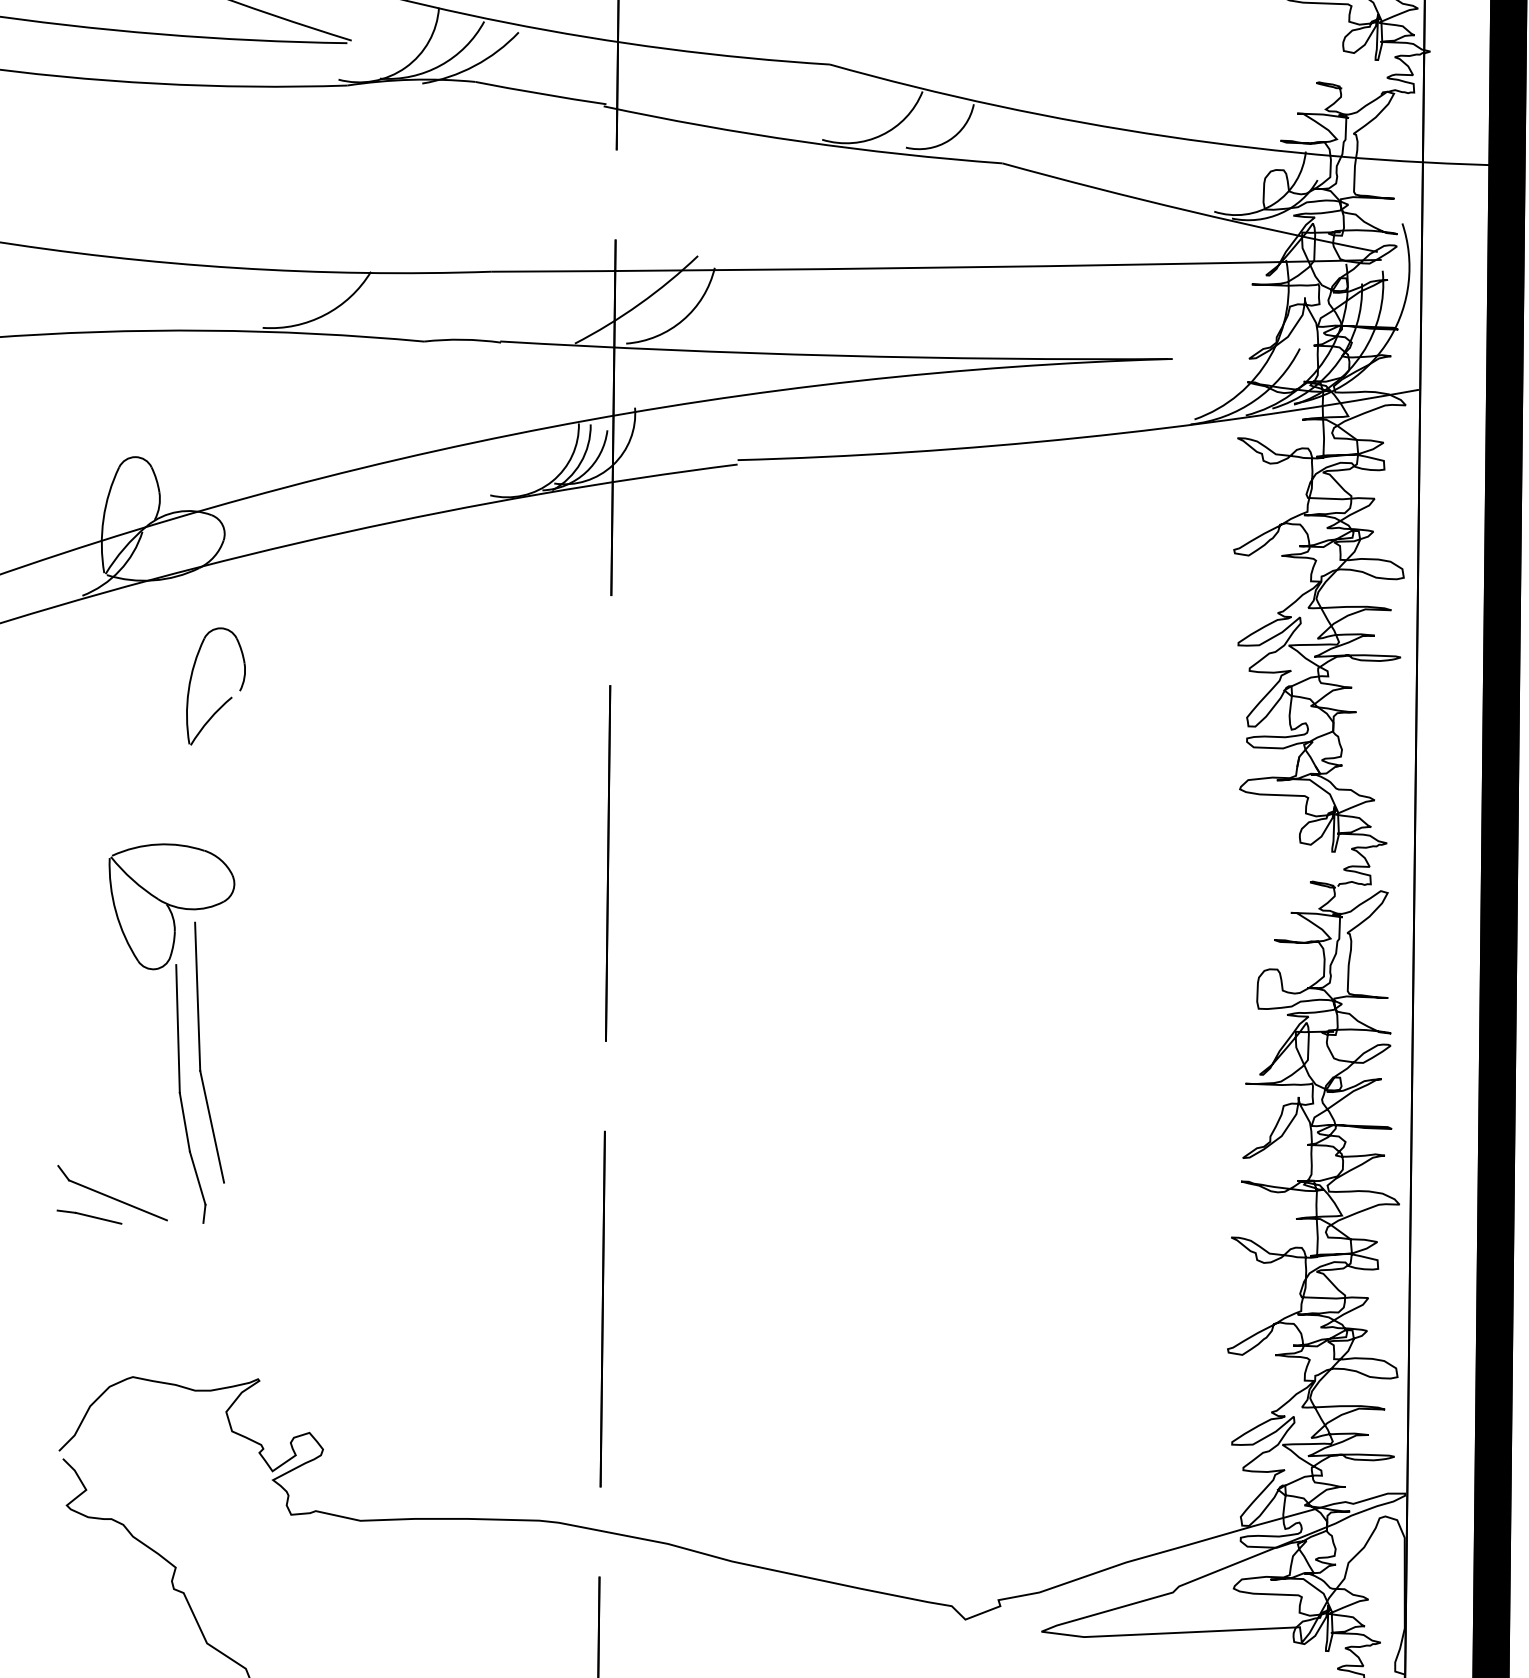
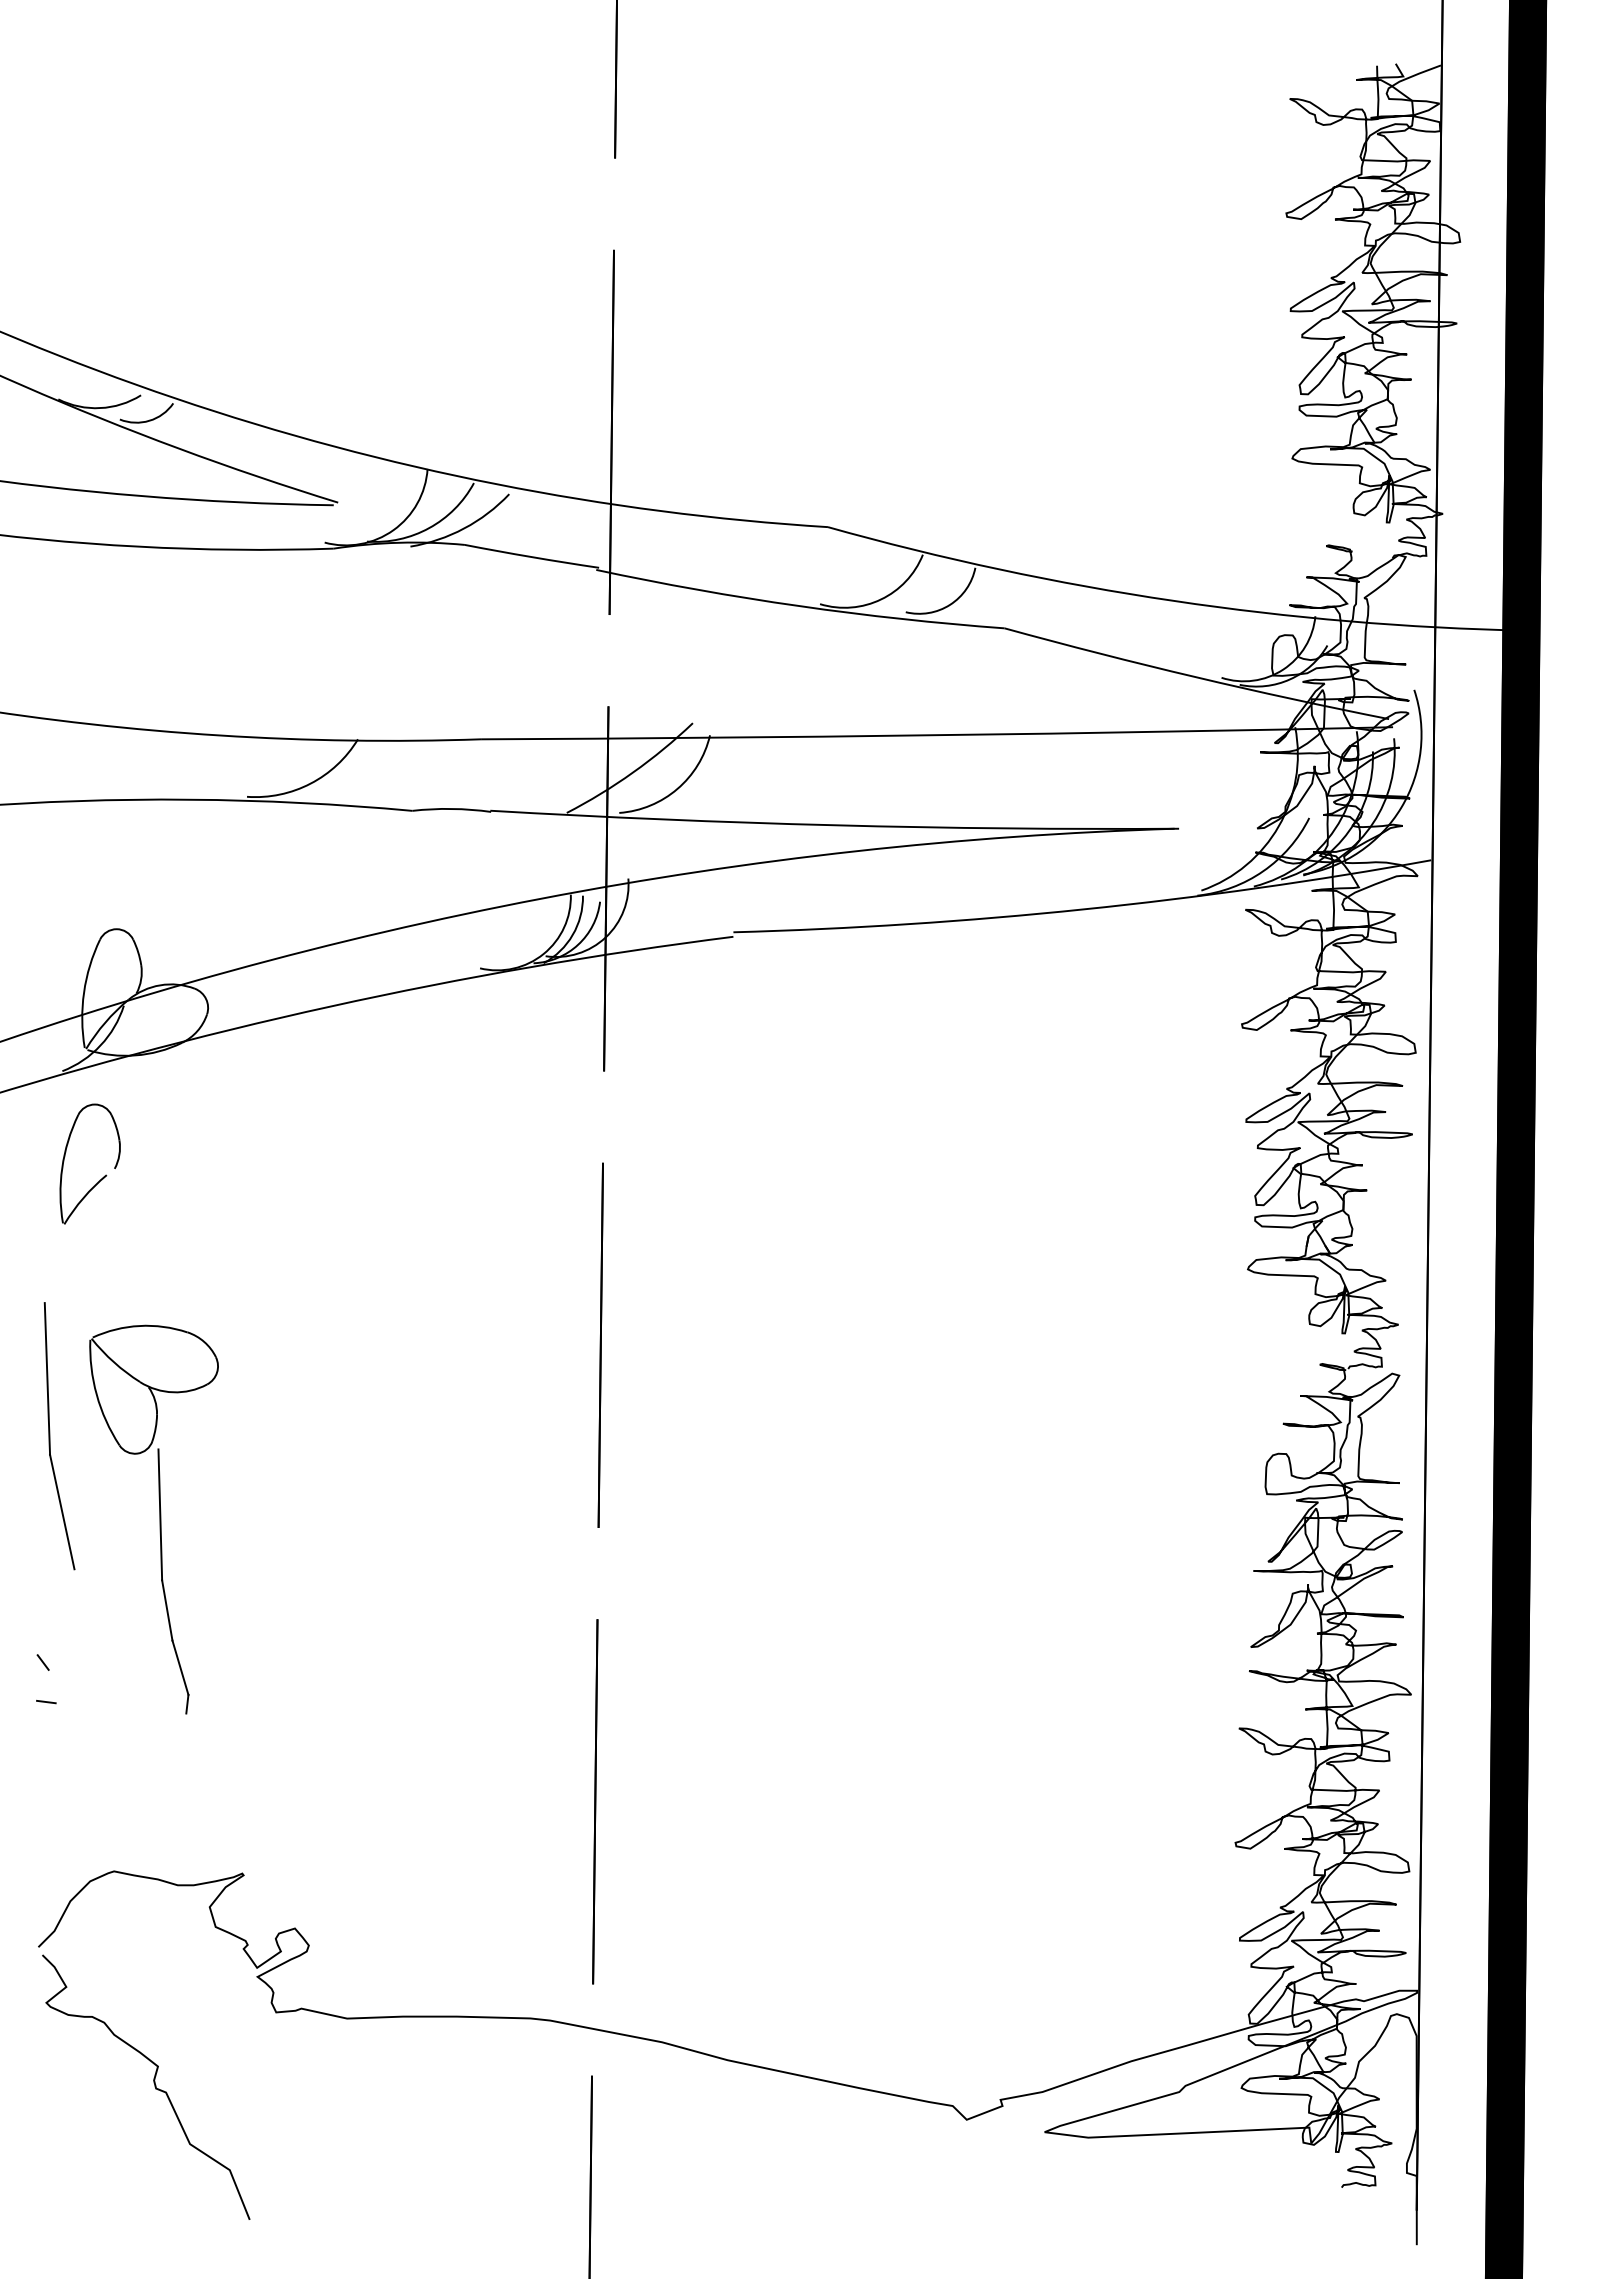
part: (228, 698) -> (103, 1176), moved
part: (200, 1053) -> (50, 1436), moved
line: (117, 1199) -> (98, 1689), removed
line: (98, 1218) -> (78, 1708), removed

